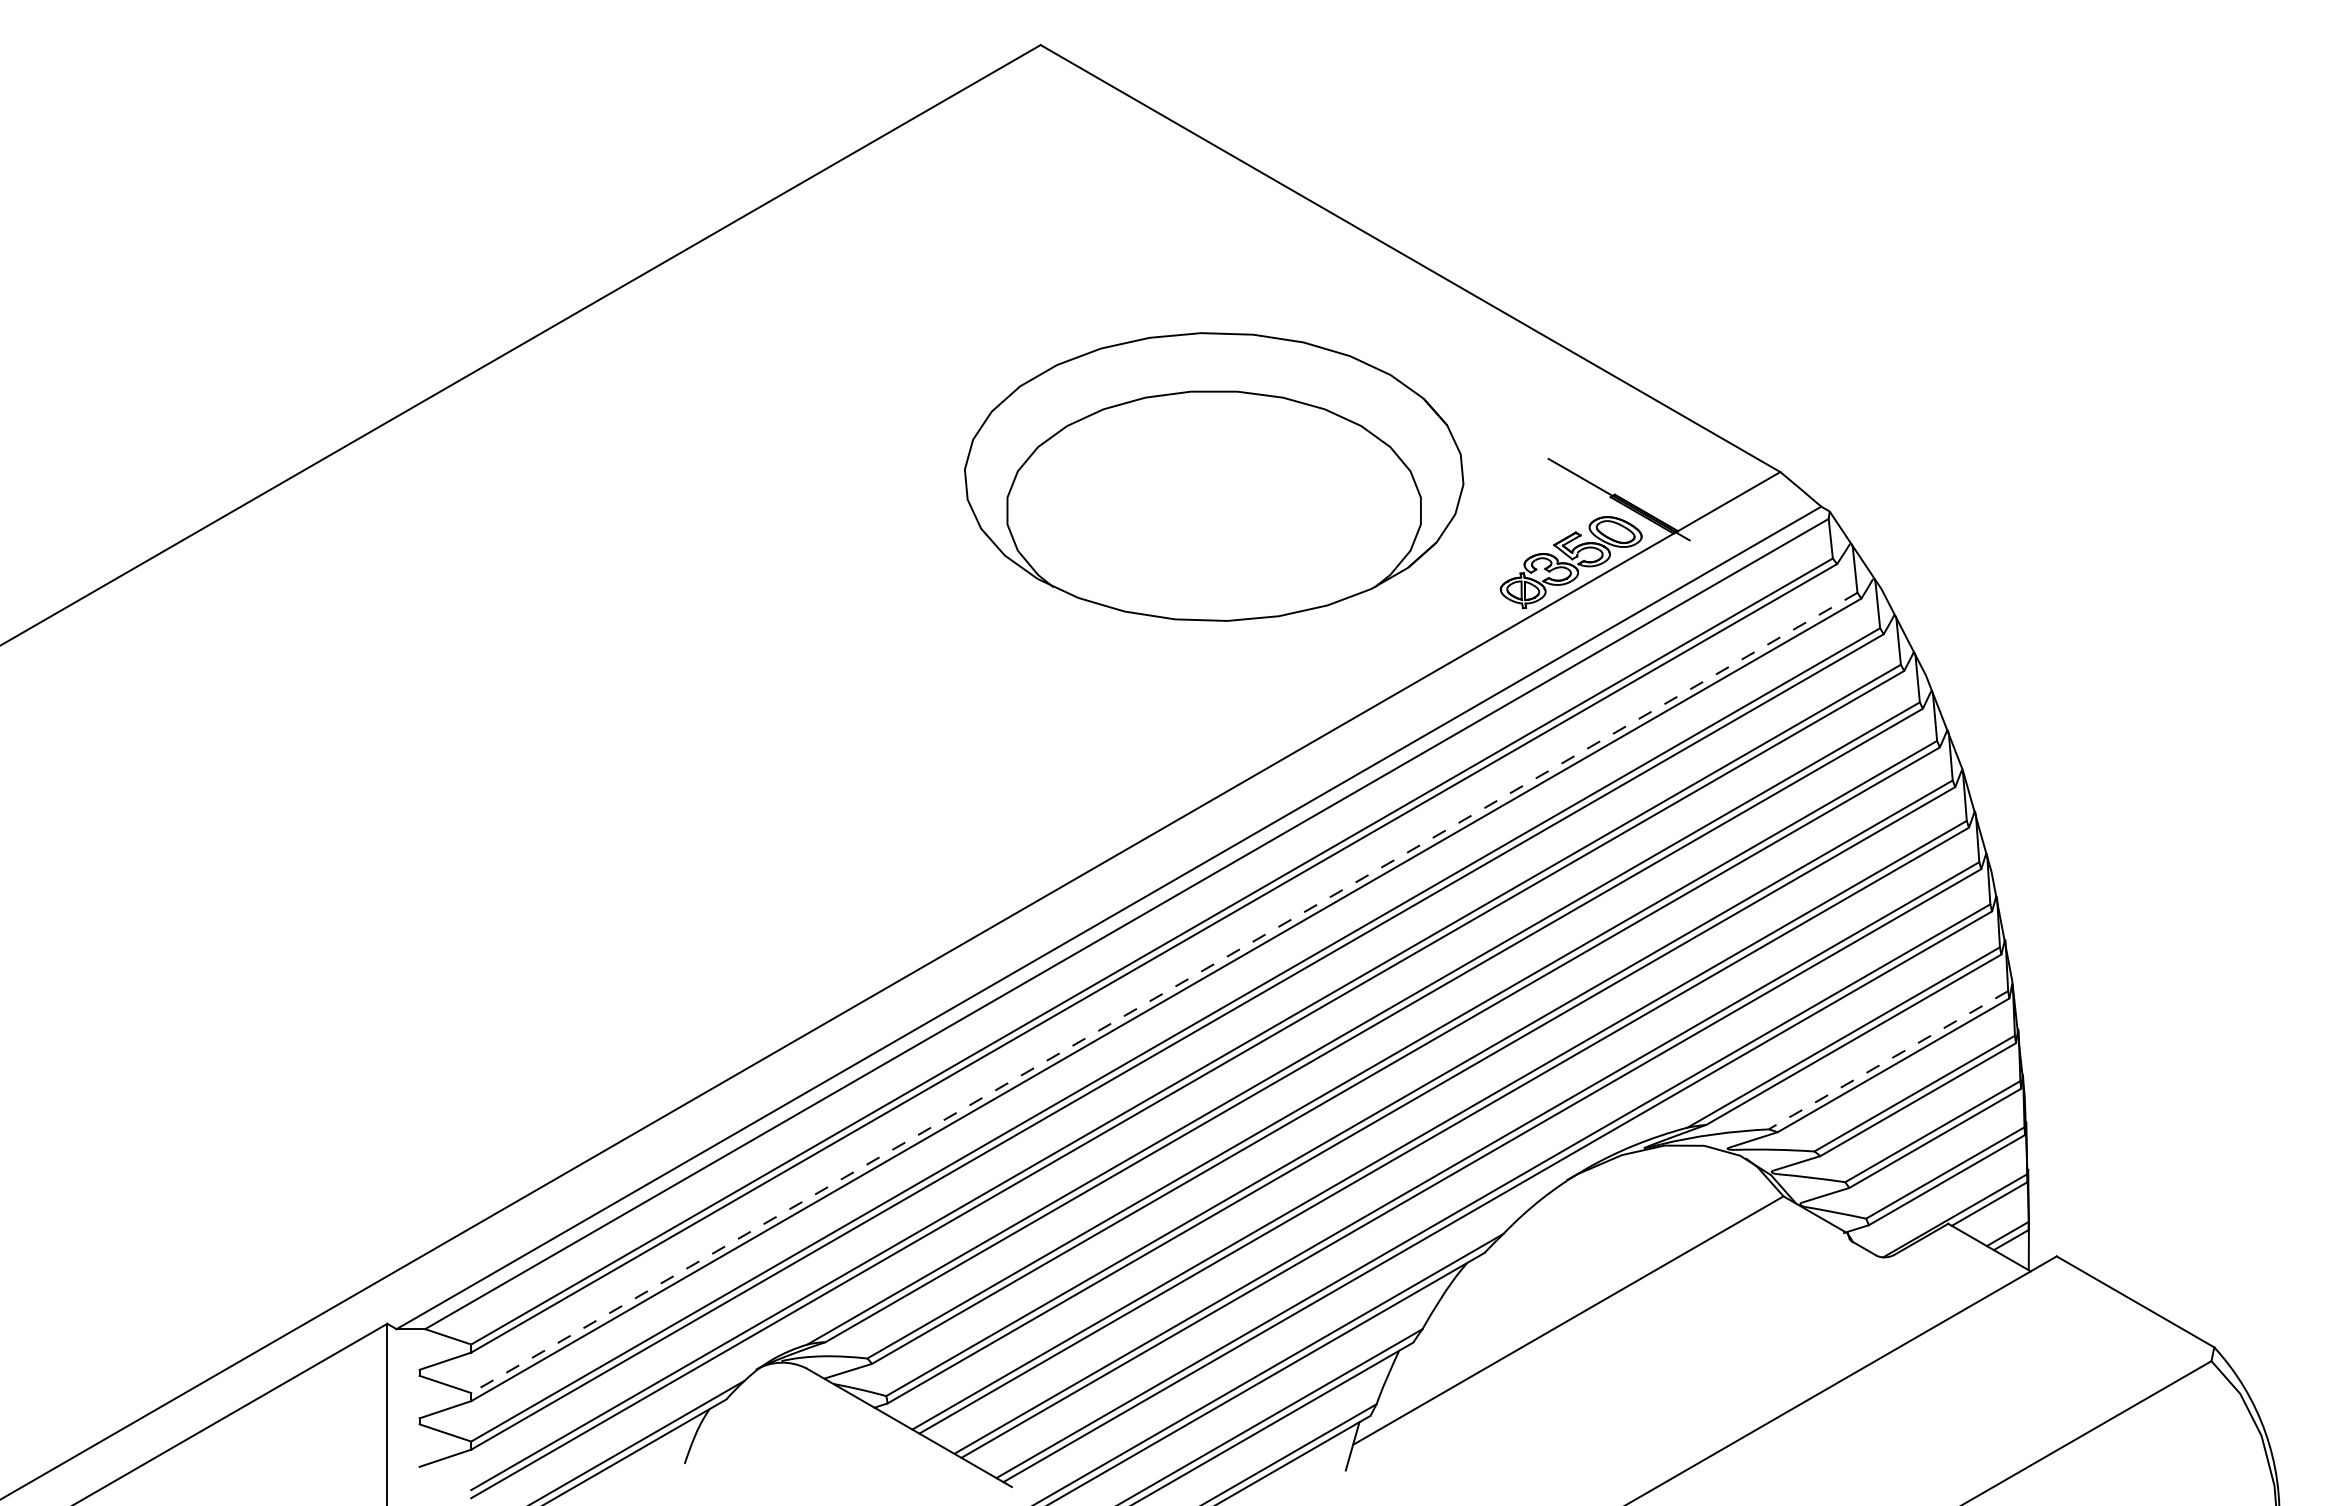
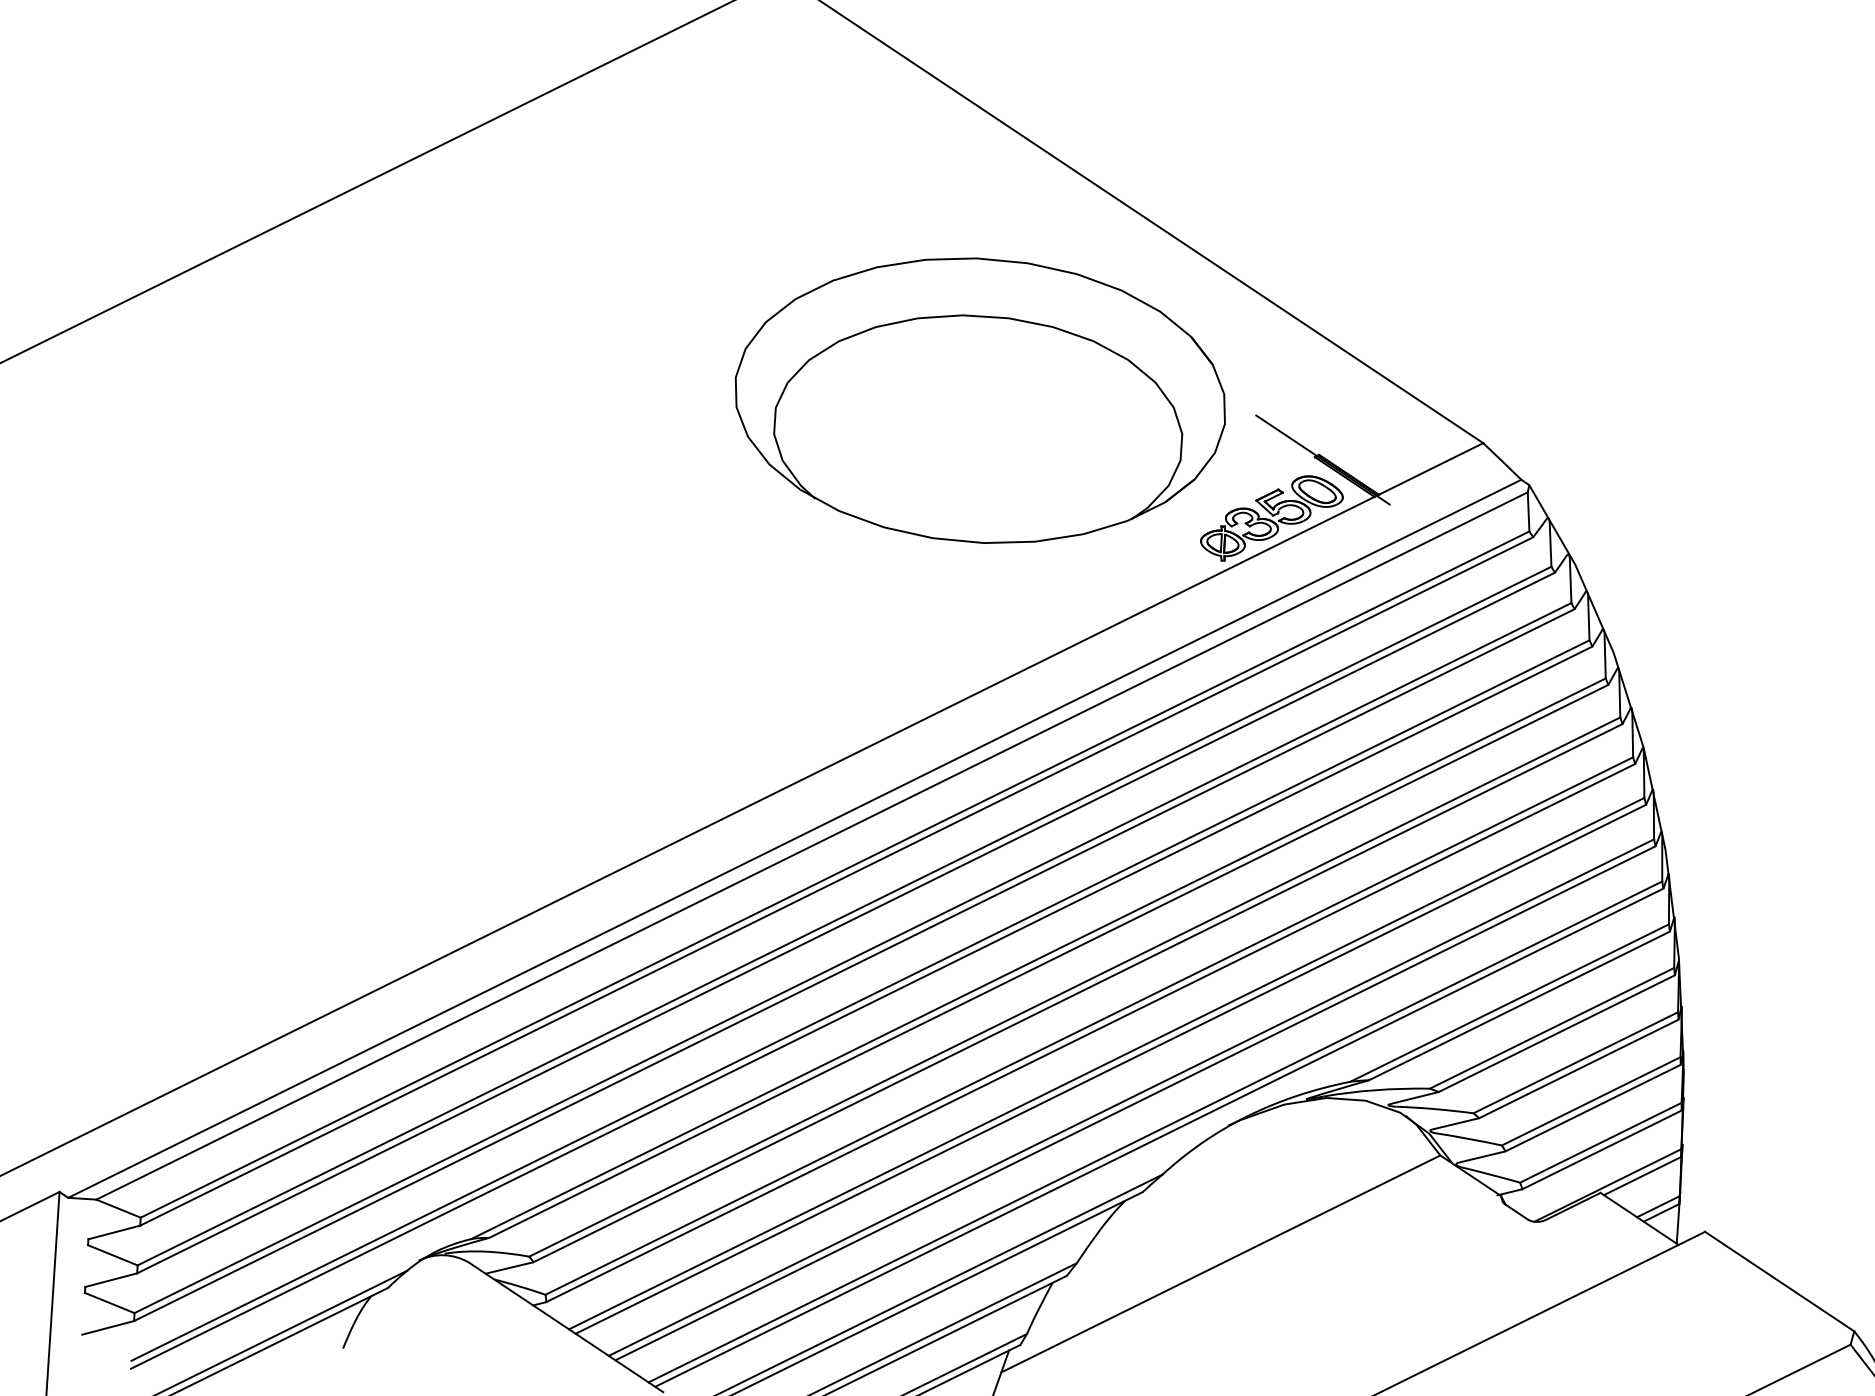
part: (1214, 476) -> (980, 400), moved
line: (1163, 993) -> (843, 916), dashed -> solid
line: (1887, 1060) -> (1551, 1028), dashed -> solid

